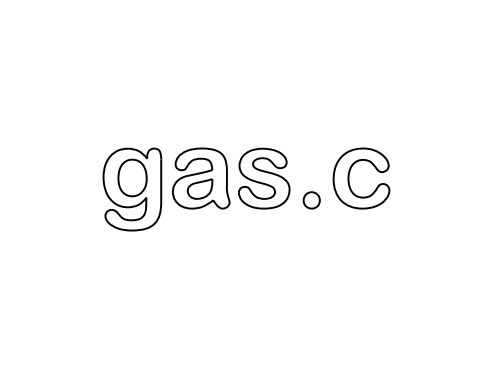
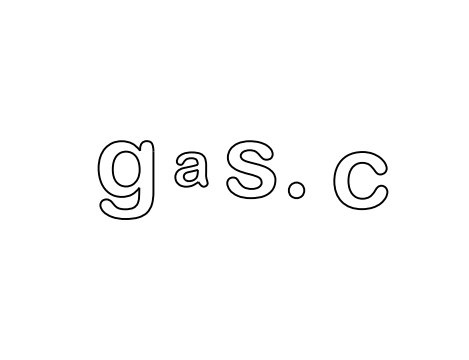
part: (201, 178) -> (191, 169), size x0.6
part: (349, 178) -> (349, 180), moved

